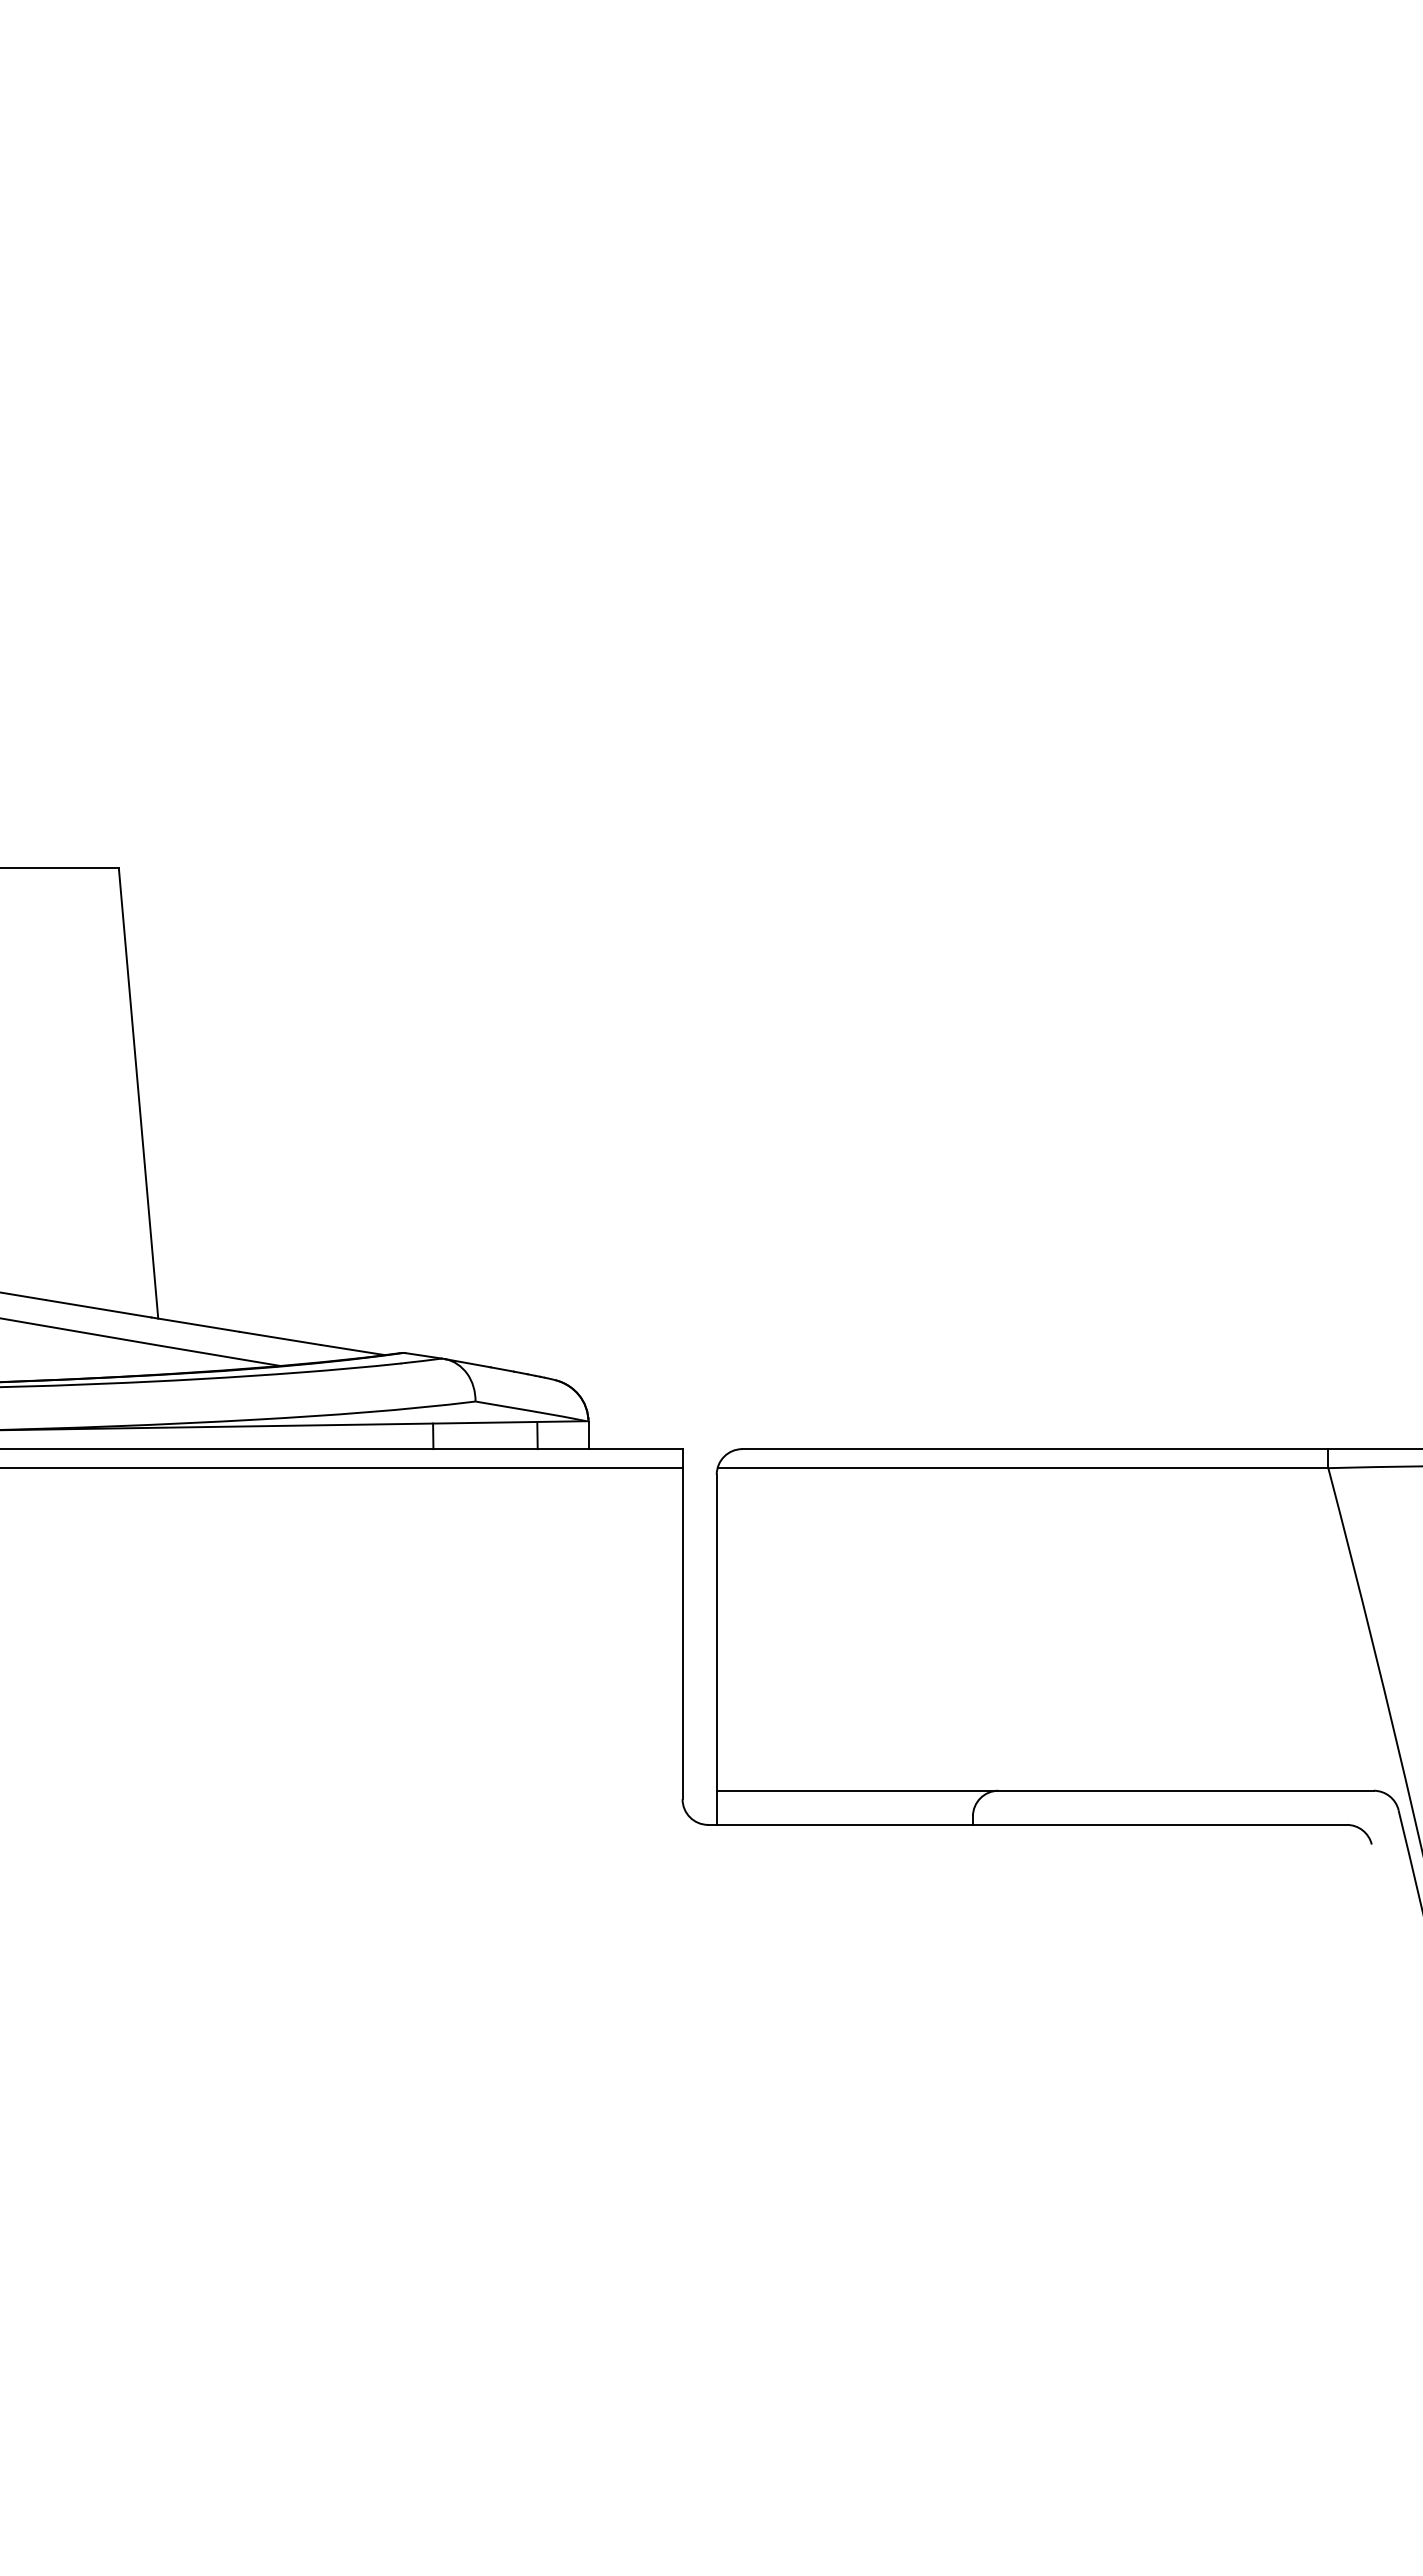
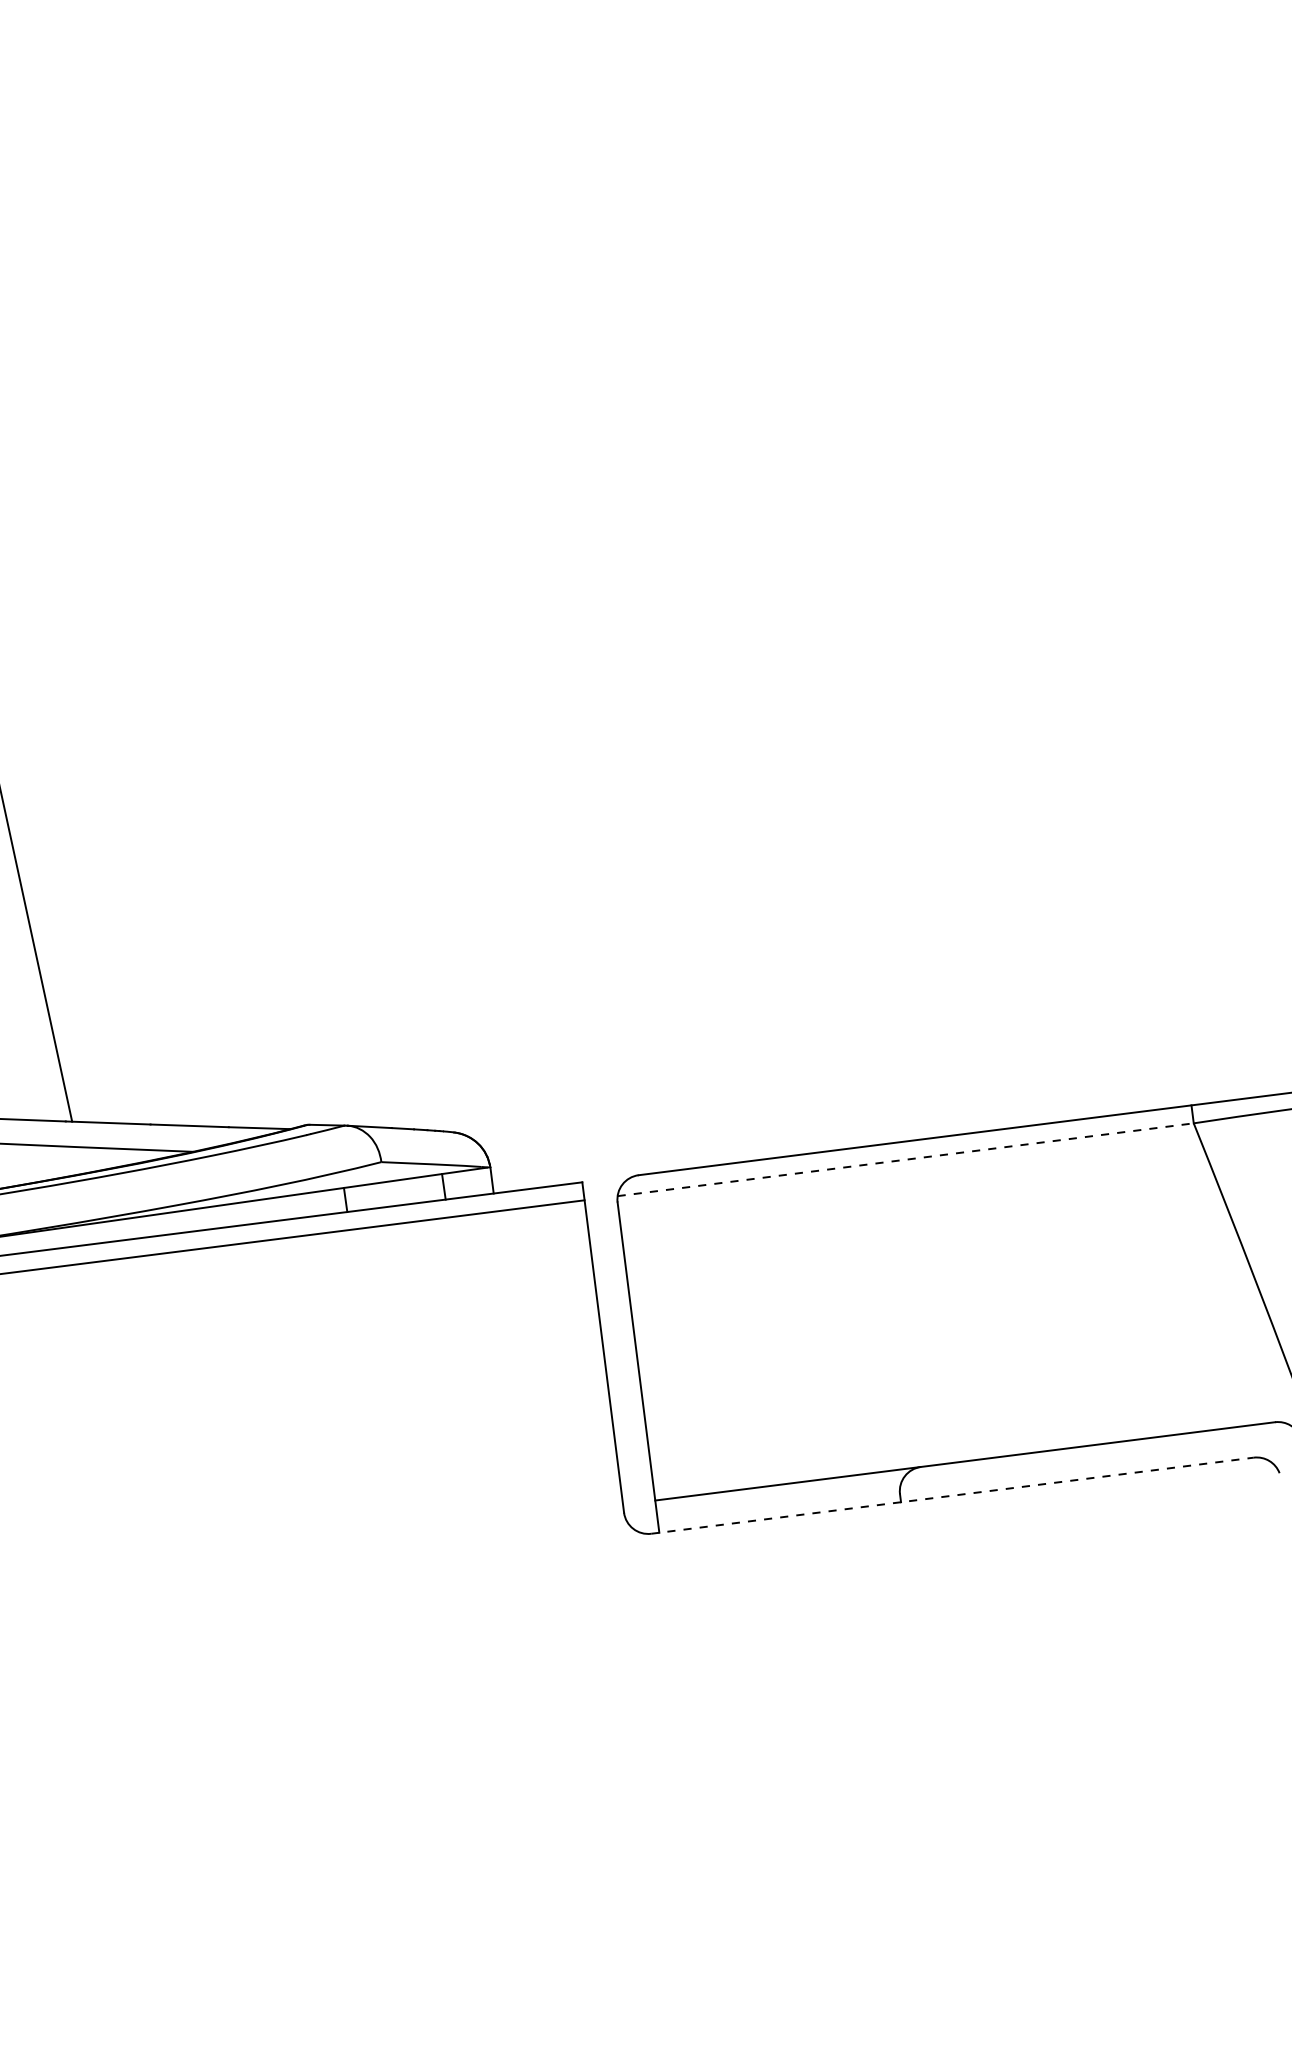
line: (1023, 1468) -> (906, 1160), solid -> dashed
line: (1028, 1824) -> (953, 1495), solid -> dashed

